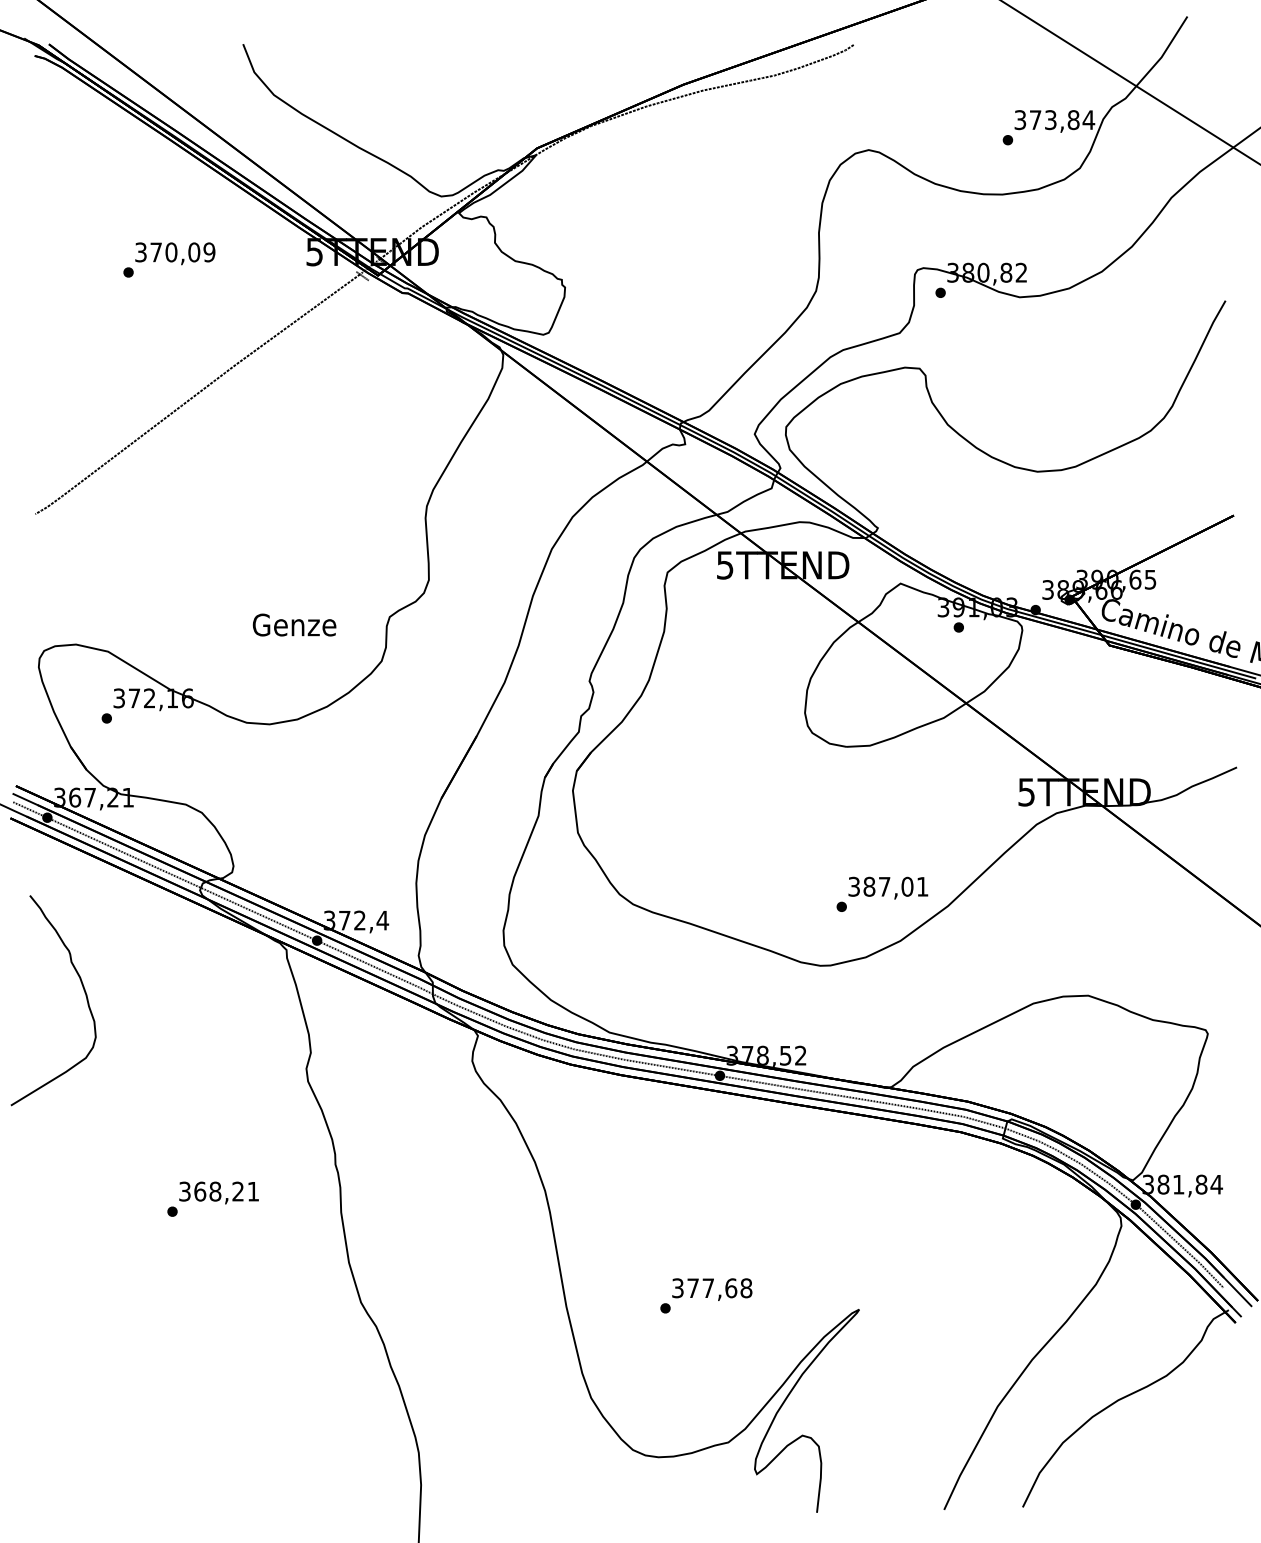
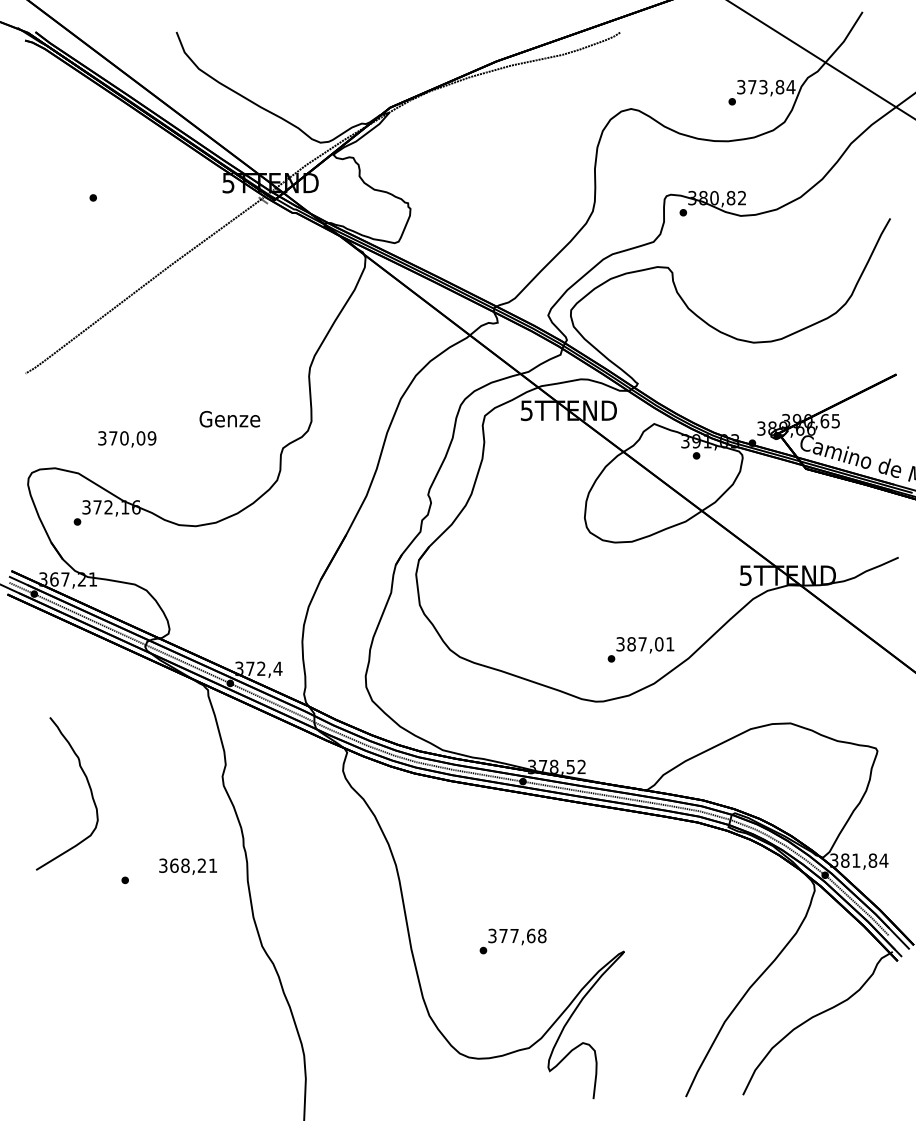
text: (175, 253) -> (127, 439), moved
text: (294, 624) -> (229, 418), moved
curve: (83, 990) -> (88, 786), moved
text: (218, 1192) -> (187, 866), moved

